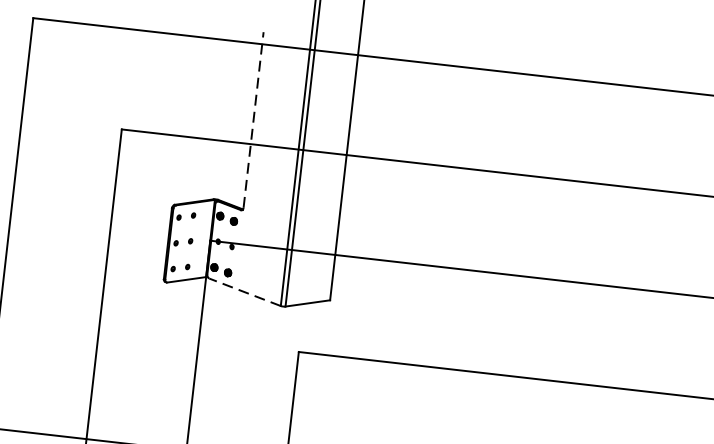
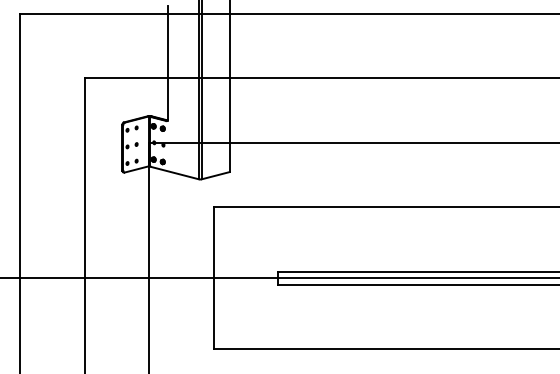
line: (252, 119) -> (167, 62), dashed -> solid
line: (245, 292) -> (175, 173), dashed -> solid

